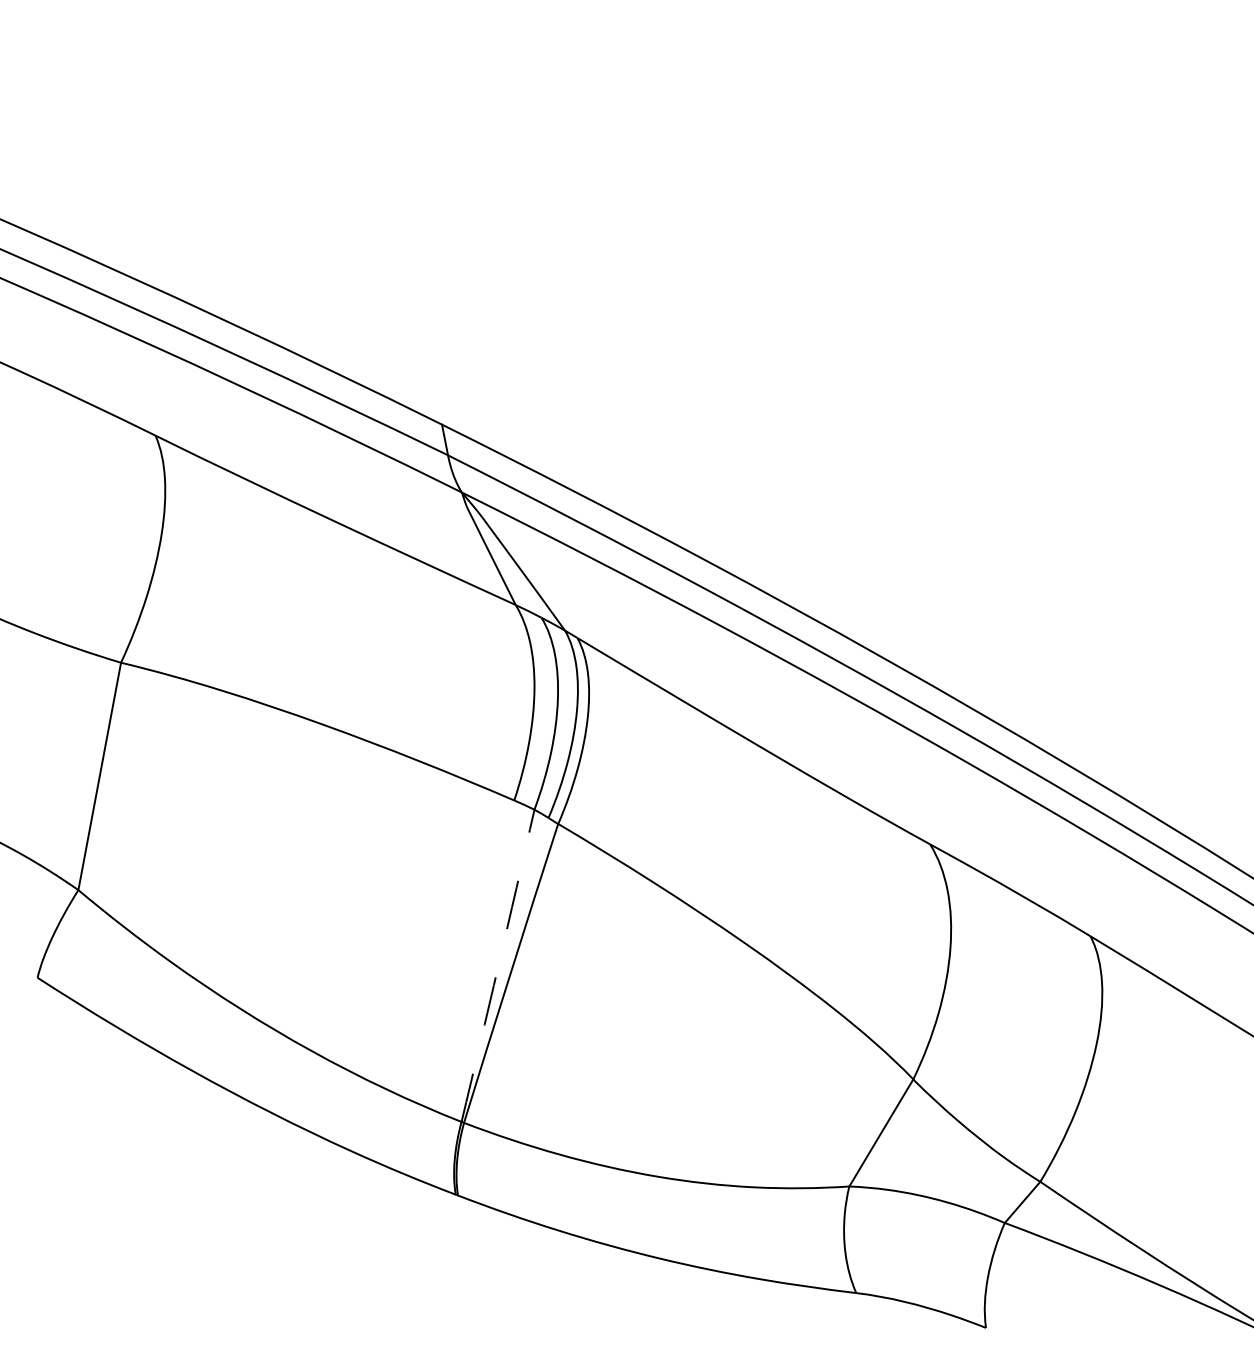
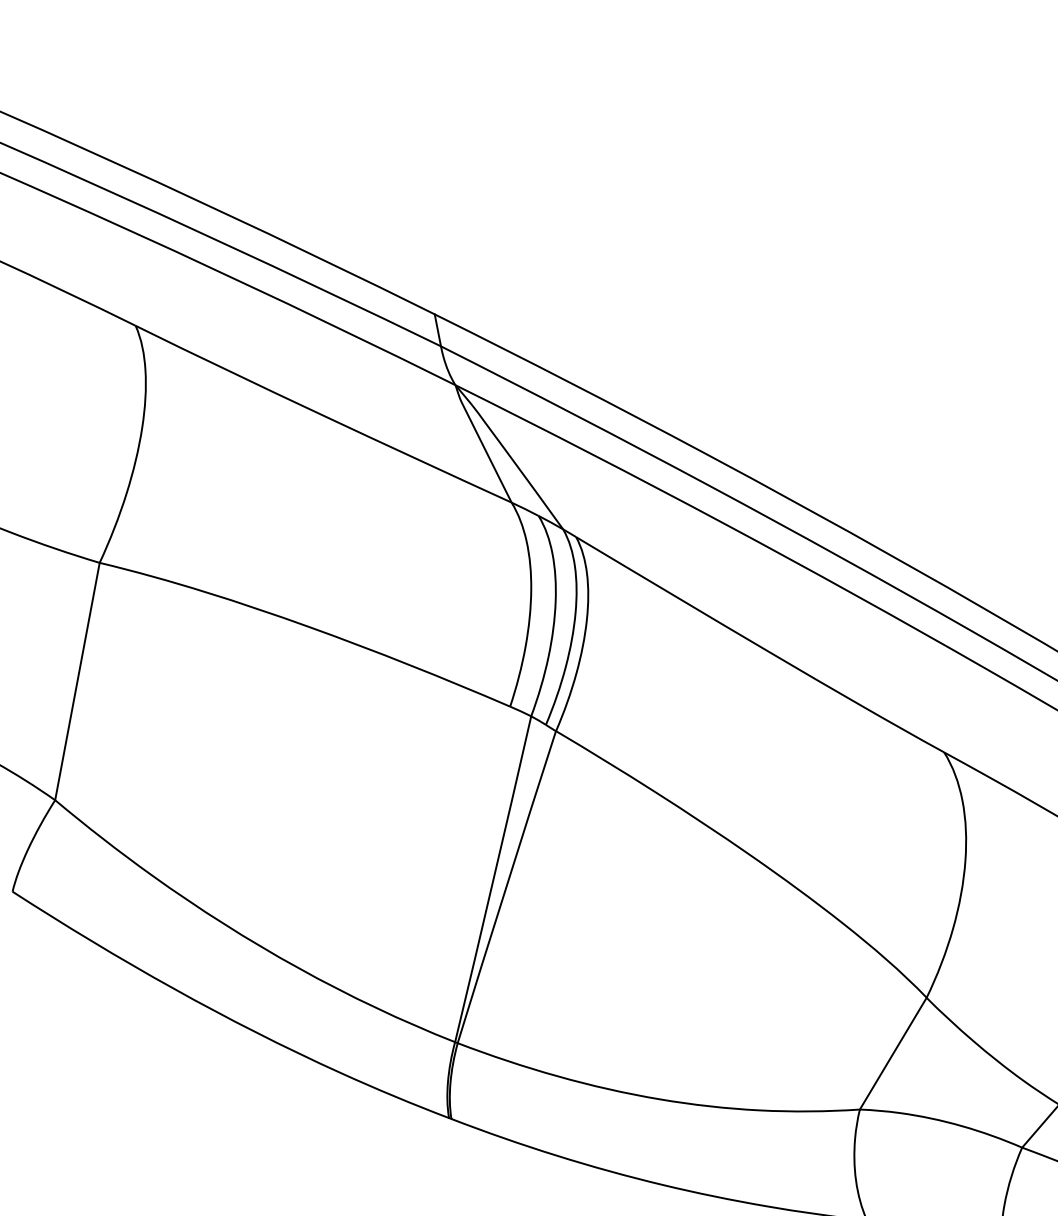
arc: (498, 965) -> (493, 878), dashed -> solid

